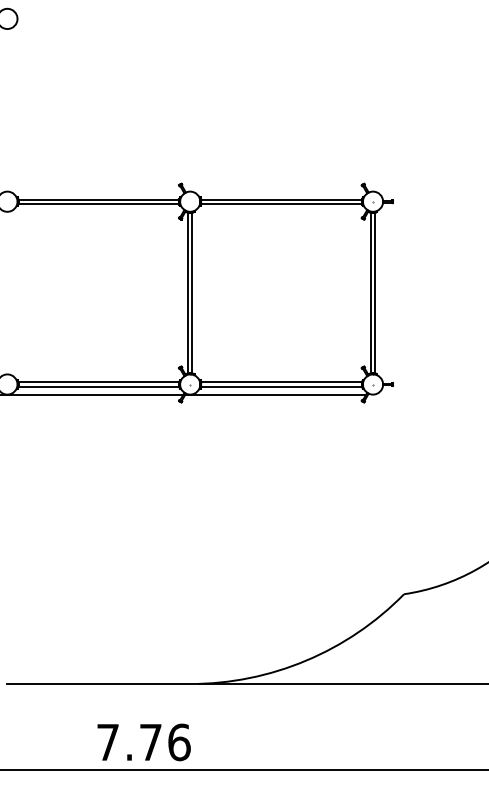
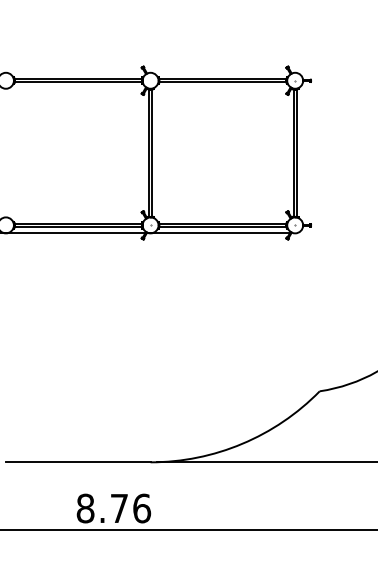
text: (108, 742) -> (85, 508), 7.76 -> 8.76

